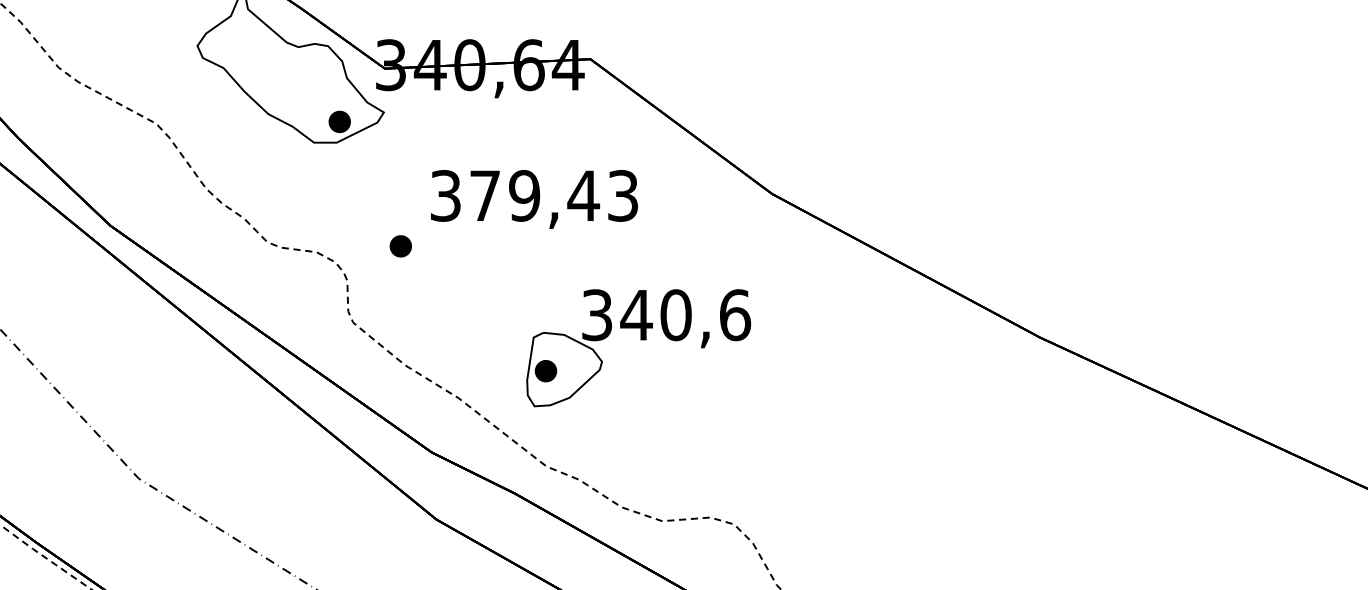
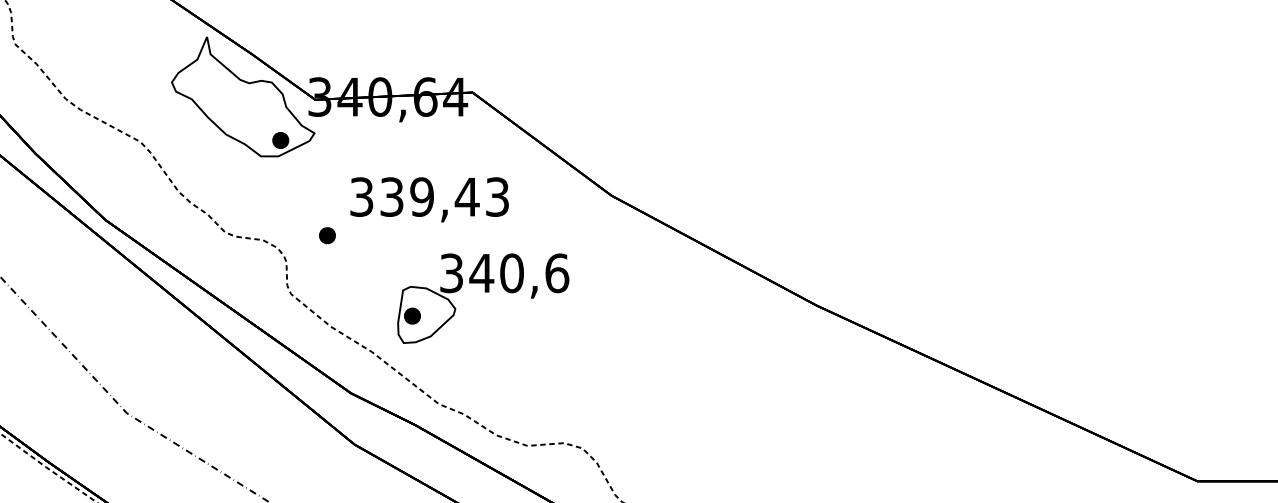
text: (484, 195) -> (391, 196), 379,43 -> 339,43
part: (641, 340) -> (485, 292), moved

